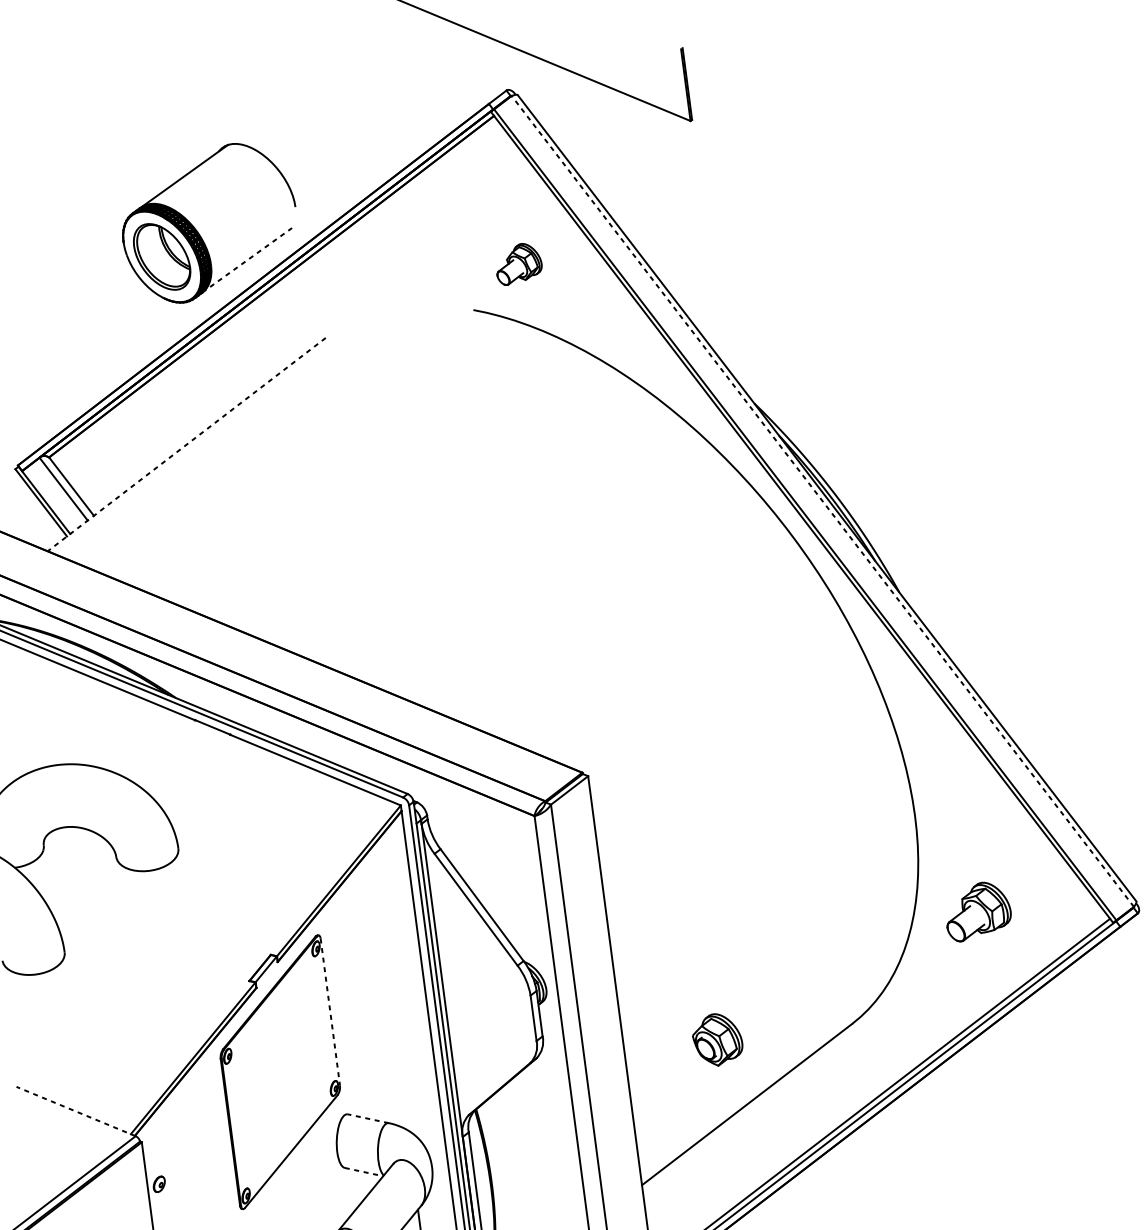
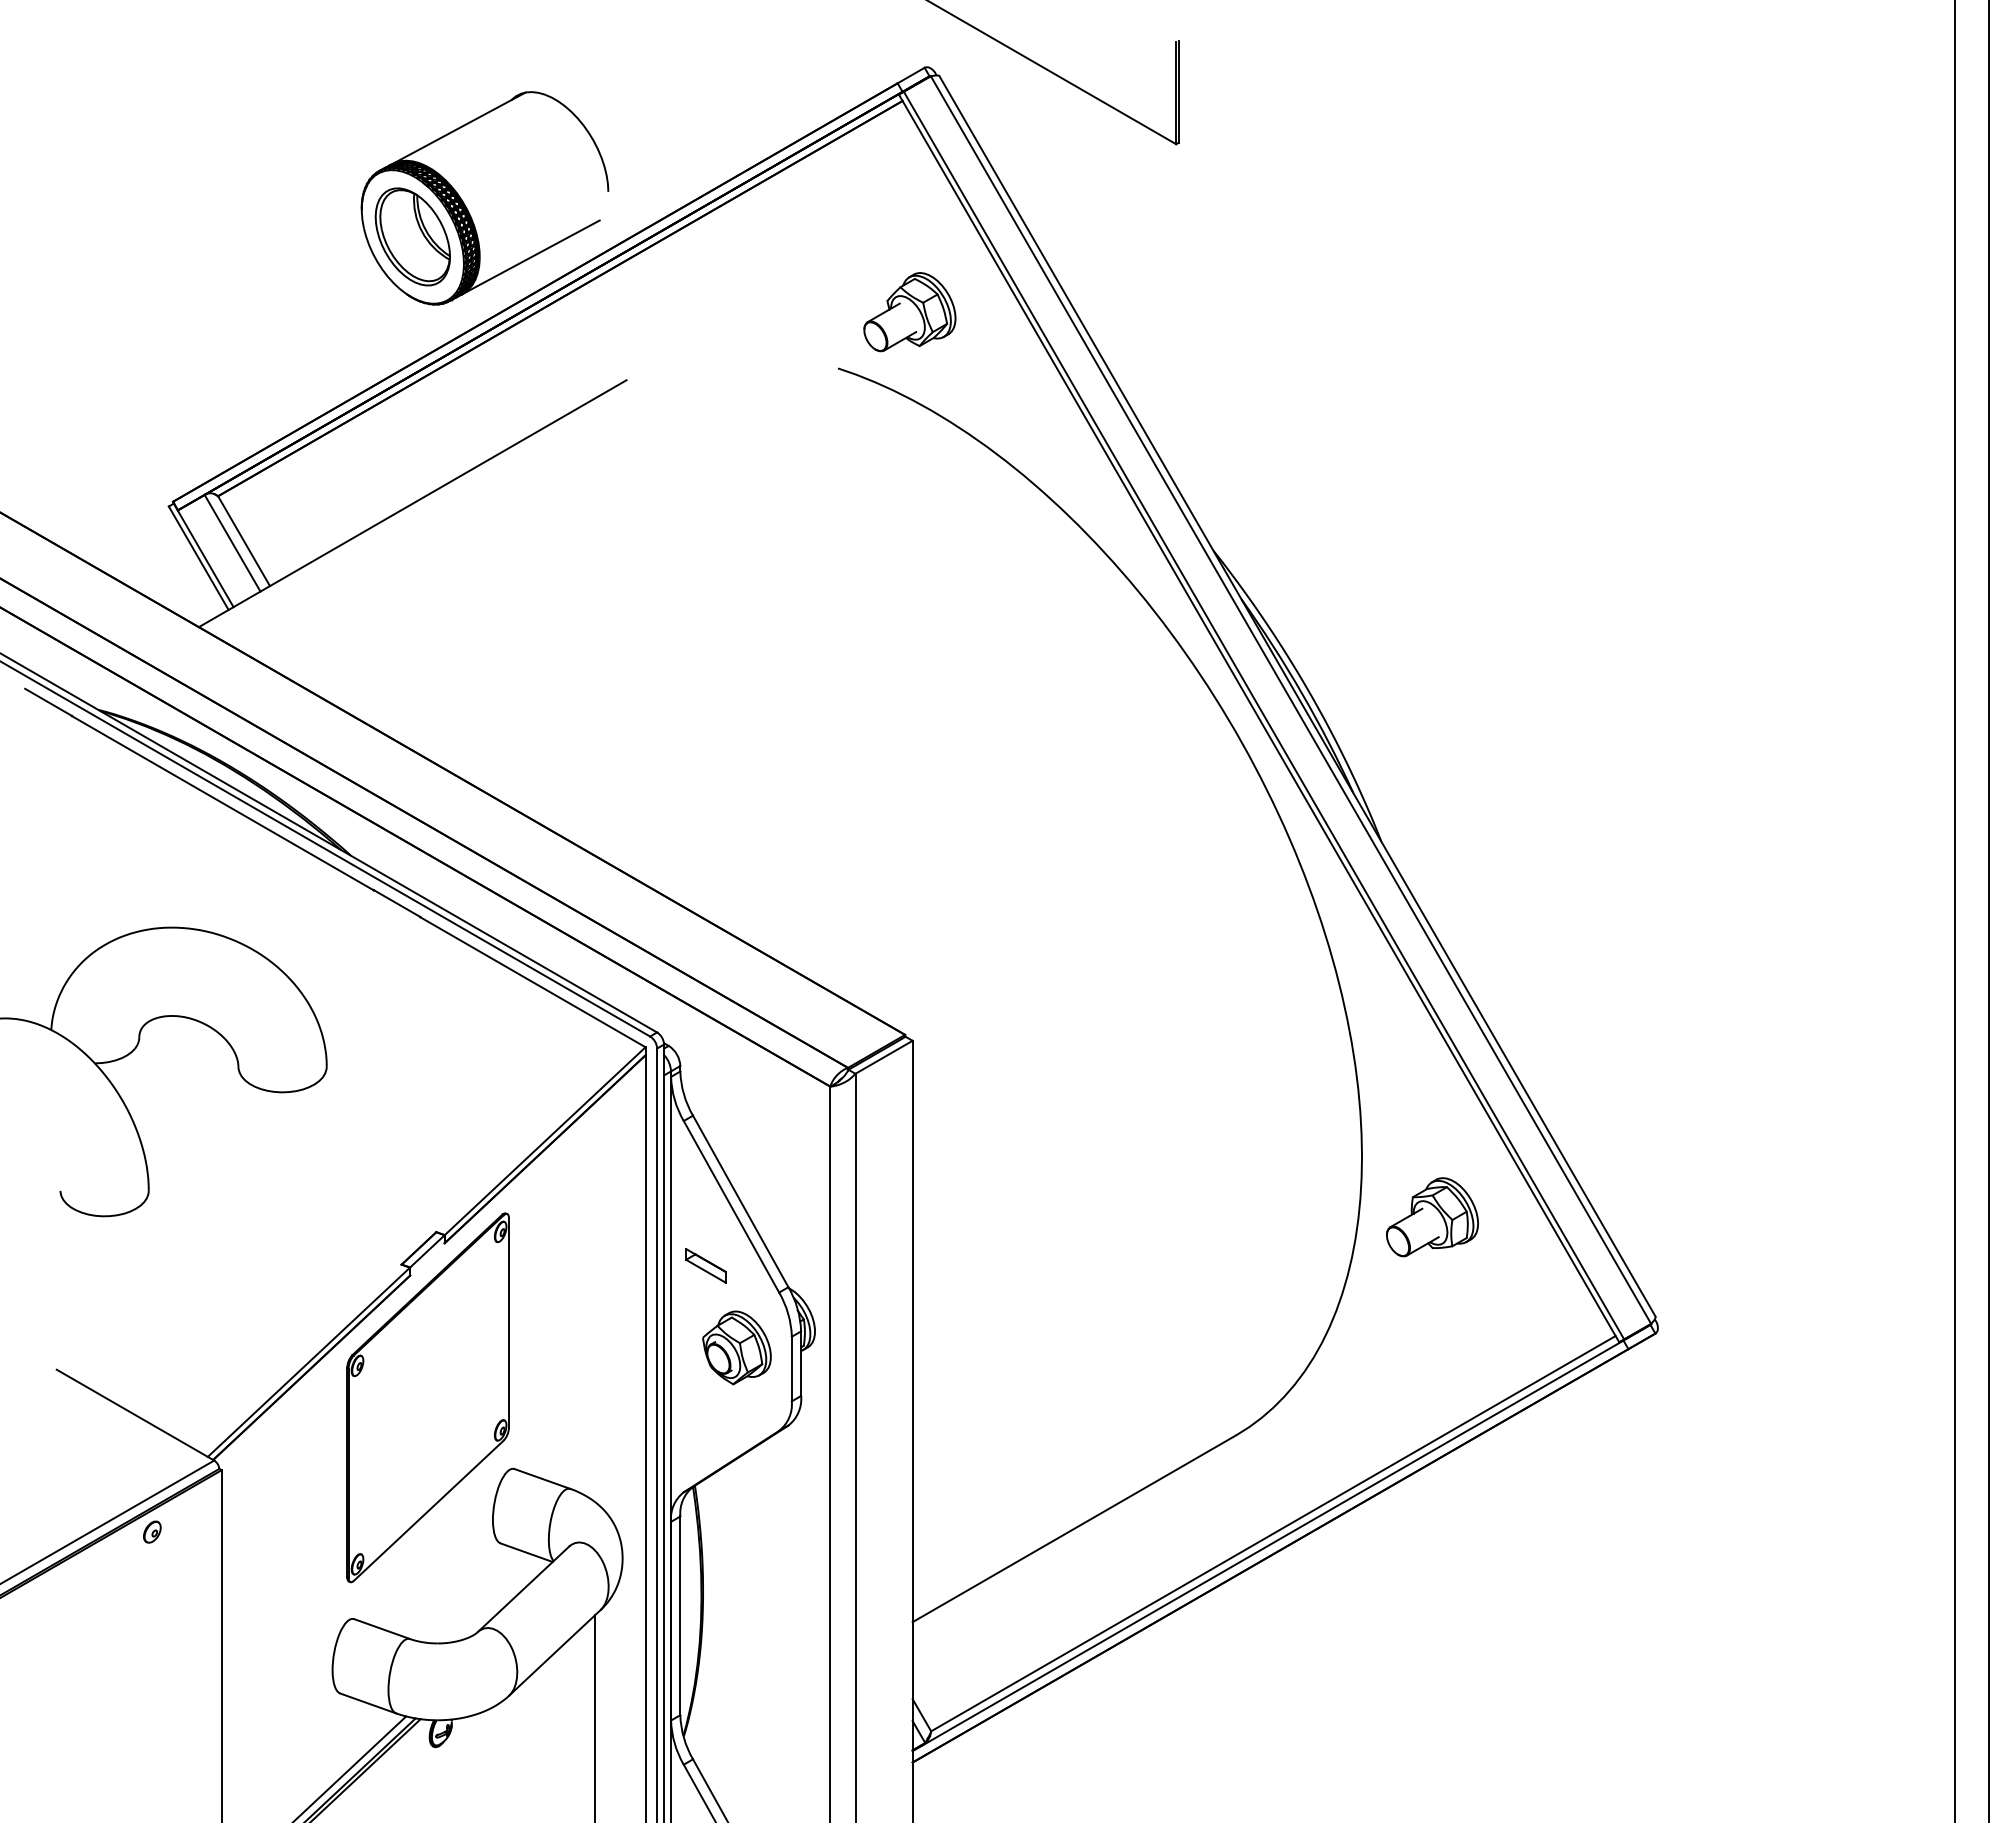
line: (247, 260) -> (531, 257), dashed -> solid
part: (518, 264) -> (909, 312), size x1.43
line: (186, 444) -> (412, 503), dashed -> solid
line: (822, 501) -> (1290, 699), dashed -> solid
part: (978, 911) -> (1432, 1217), moved
part: (463, 953) -> (705, 1265), added
line: (330, 1012) -> (508, 1323), dashed -> solid
part: (717, 1039) -> (736, 1347), moved
line: (76, 1111) -> (135, 1415), dashed -> solid
line: (368, 1118) -> (542, 1478), dashed -> solid
line: (363, 1171) -> (526, 1552), dashed -> solid
part: (159, 1183) -> (152, 1531), moved

